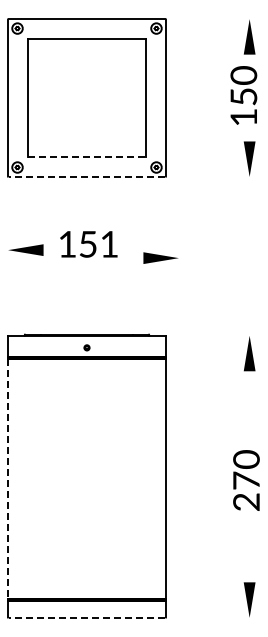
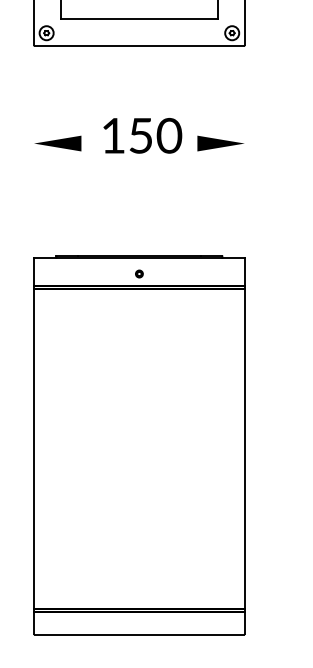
line: (87, 157) -> (140, 19), dashed -> solid
line: (86, 177) -> (138, 46), dashed -> solid
text: (109, 244) -> (169, 136), 51 -> 50
part: (160, 257) -> (220, 142), moved
line: (8, 479) -> (34, 449), dashed -> solid
line: (86, 617) -> (138, 634), dashed -> solid

